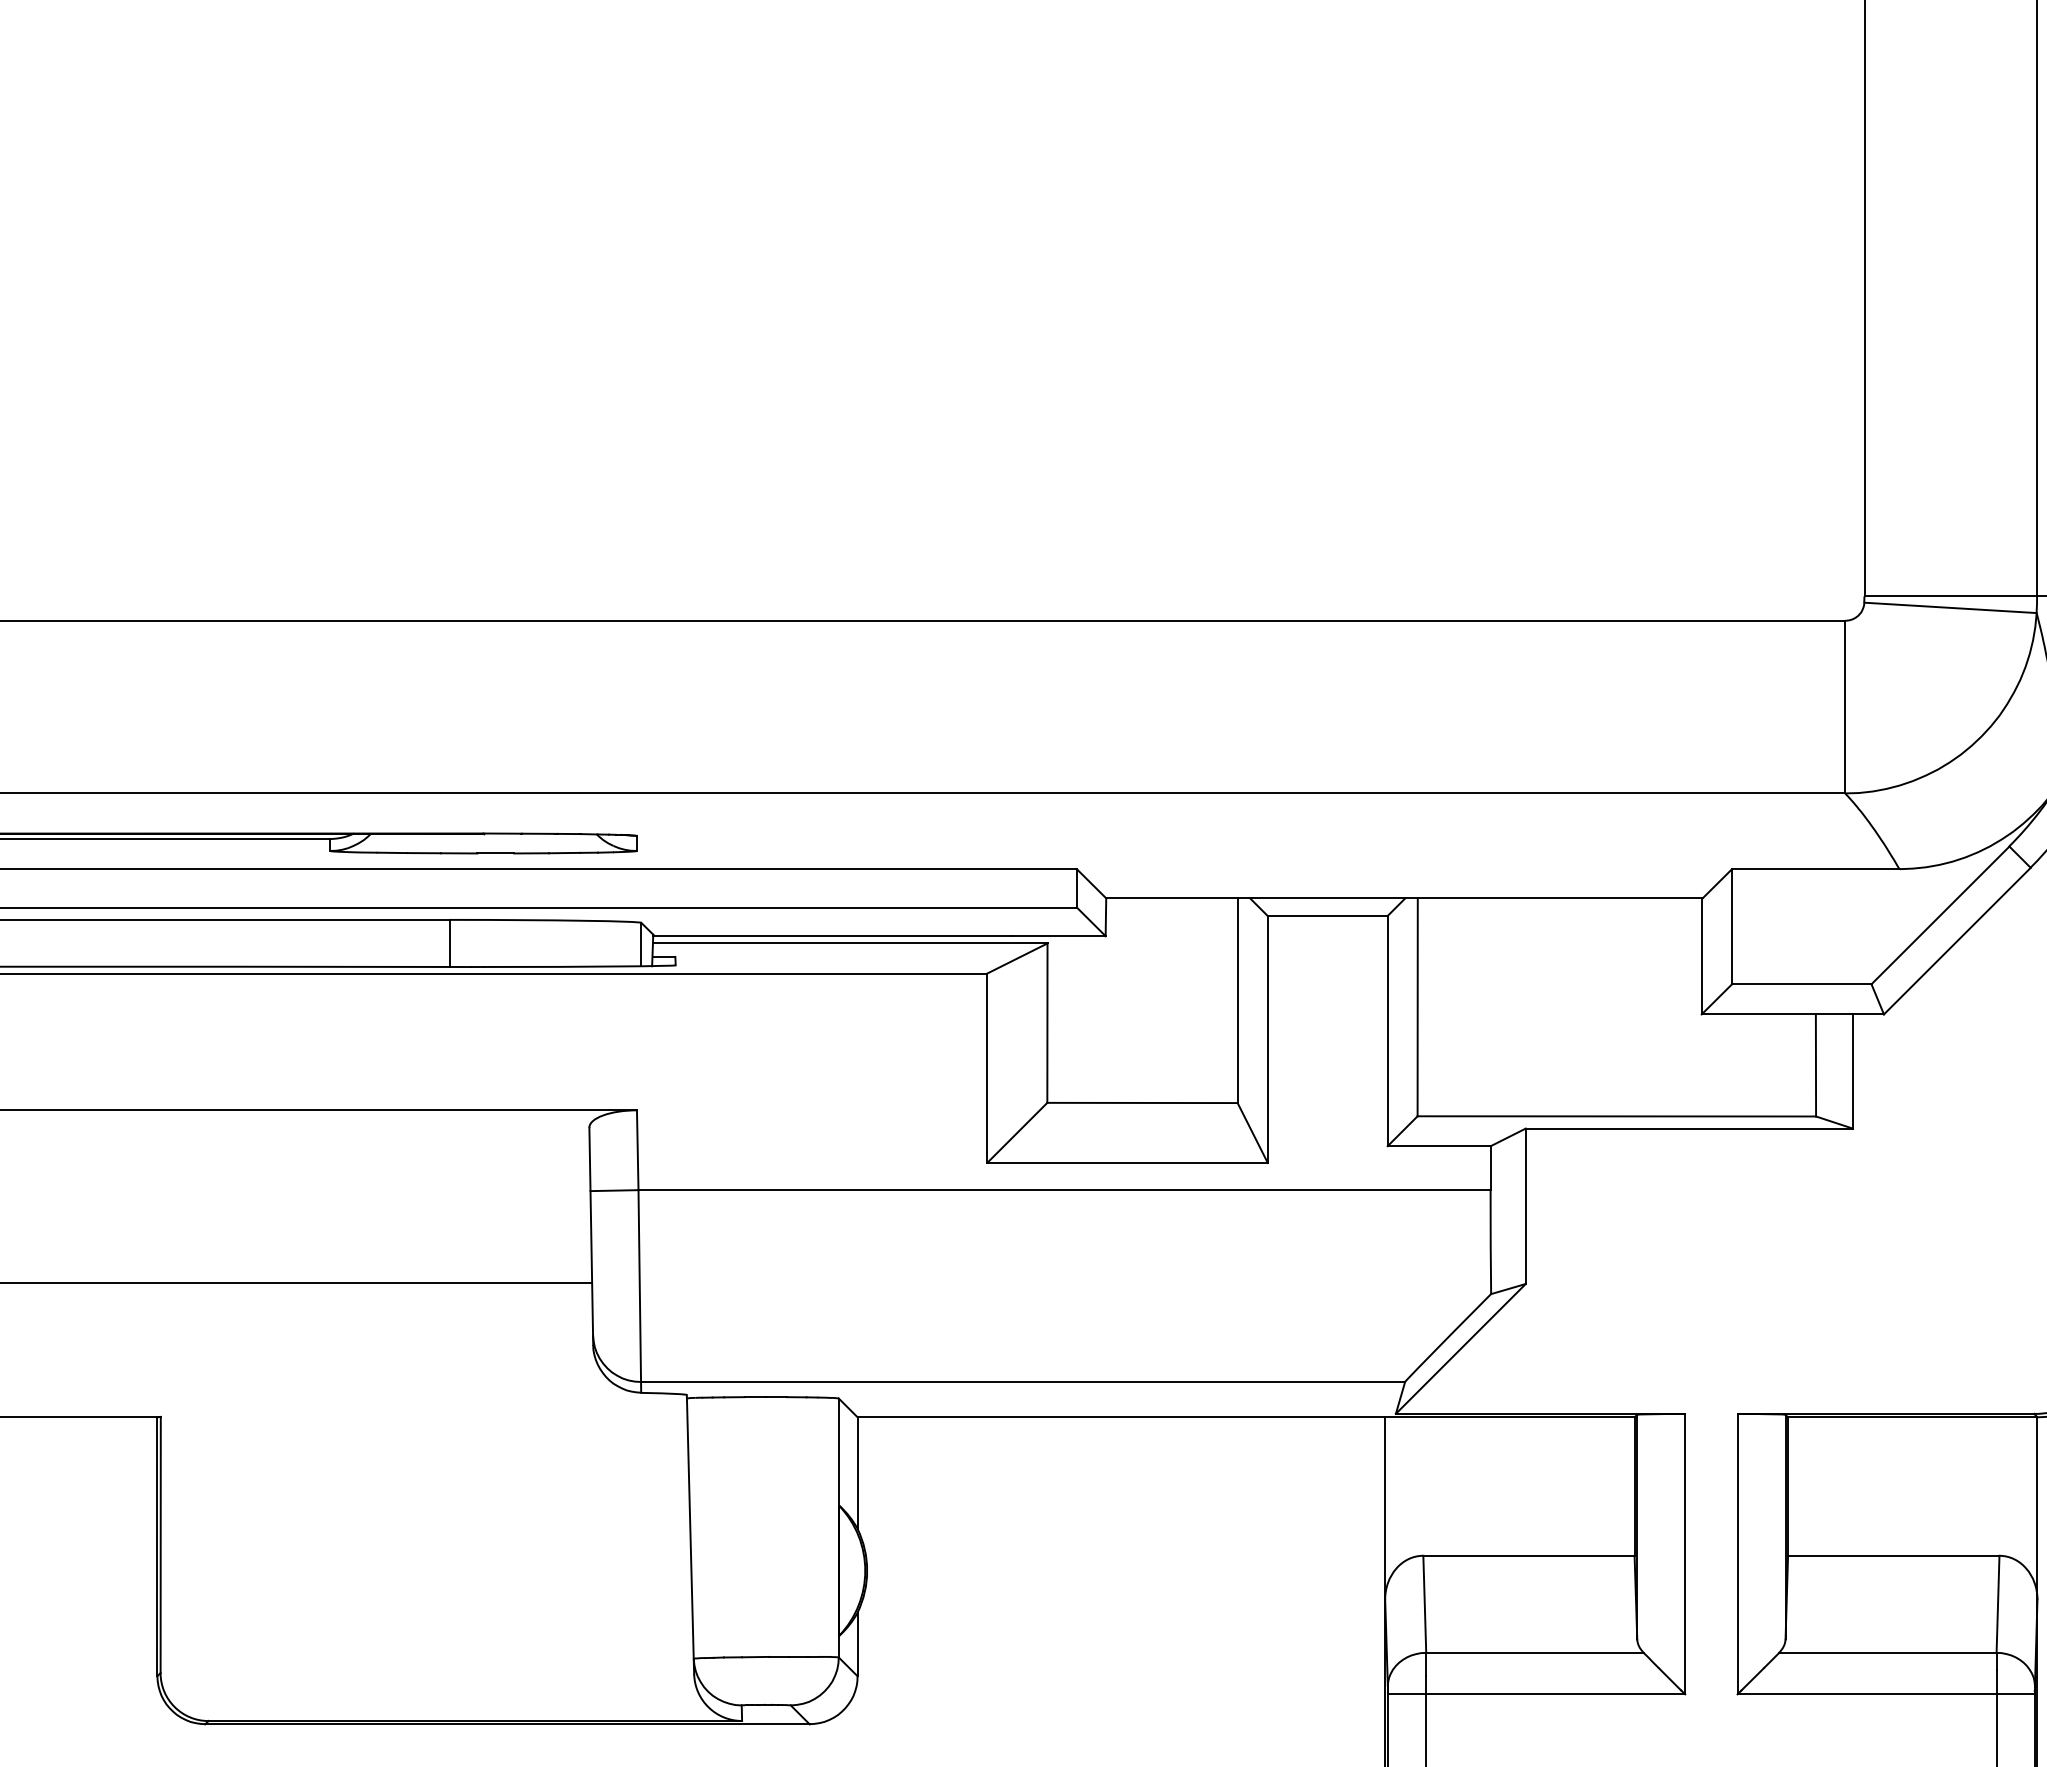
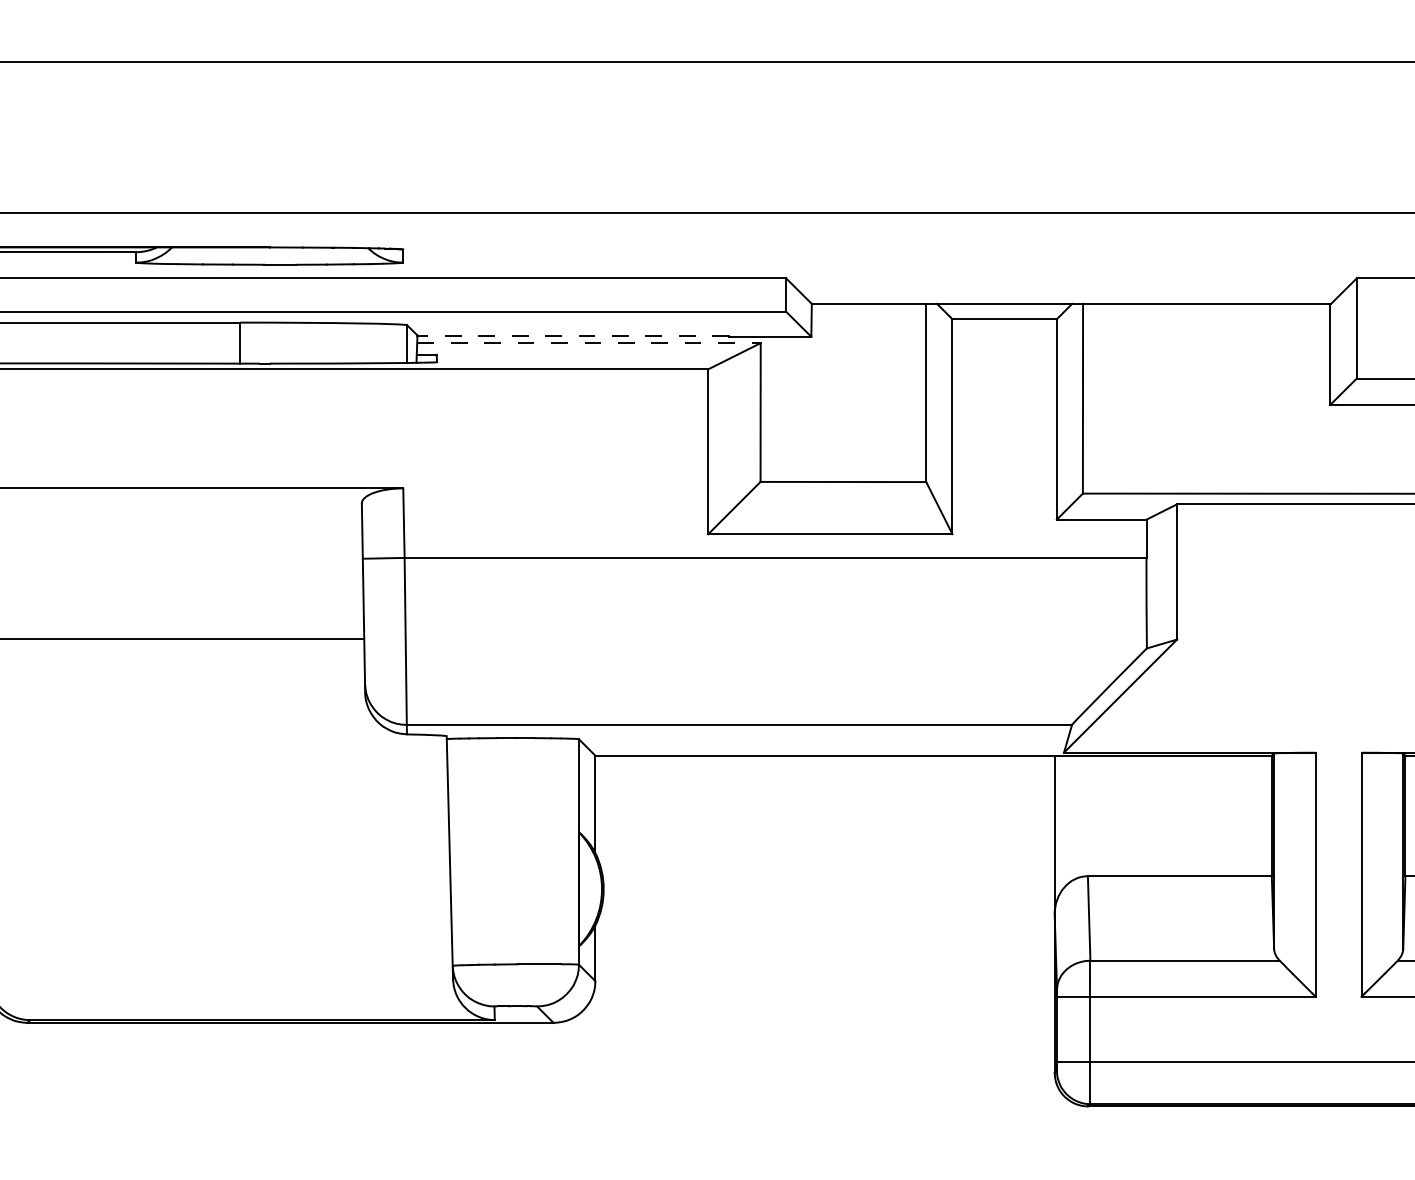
line: (832, 935) -> (573, 336), solid -> dashed
line: (850, 943) -> (589, 343), solid -> dashed

